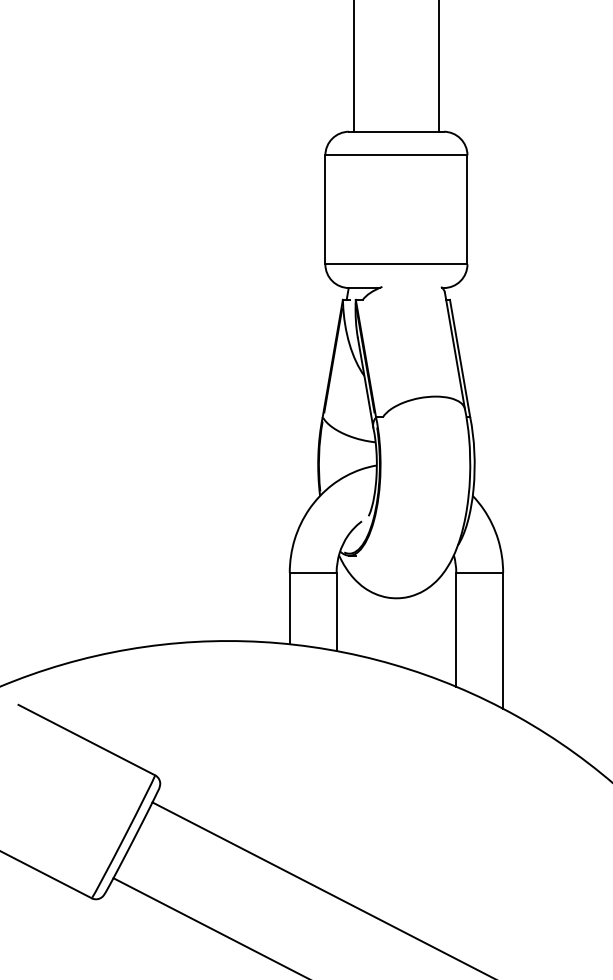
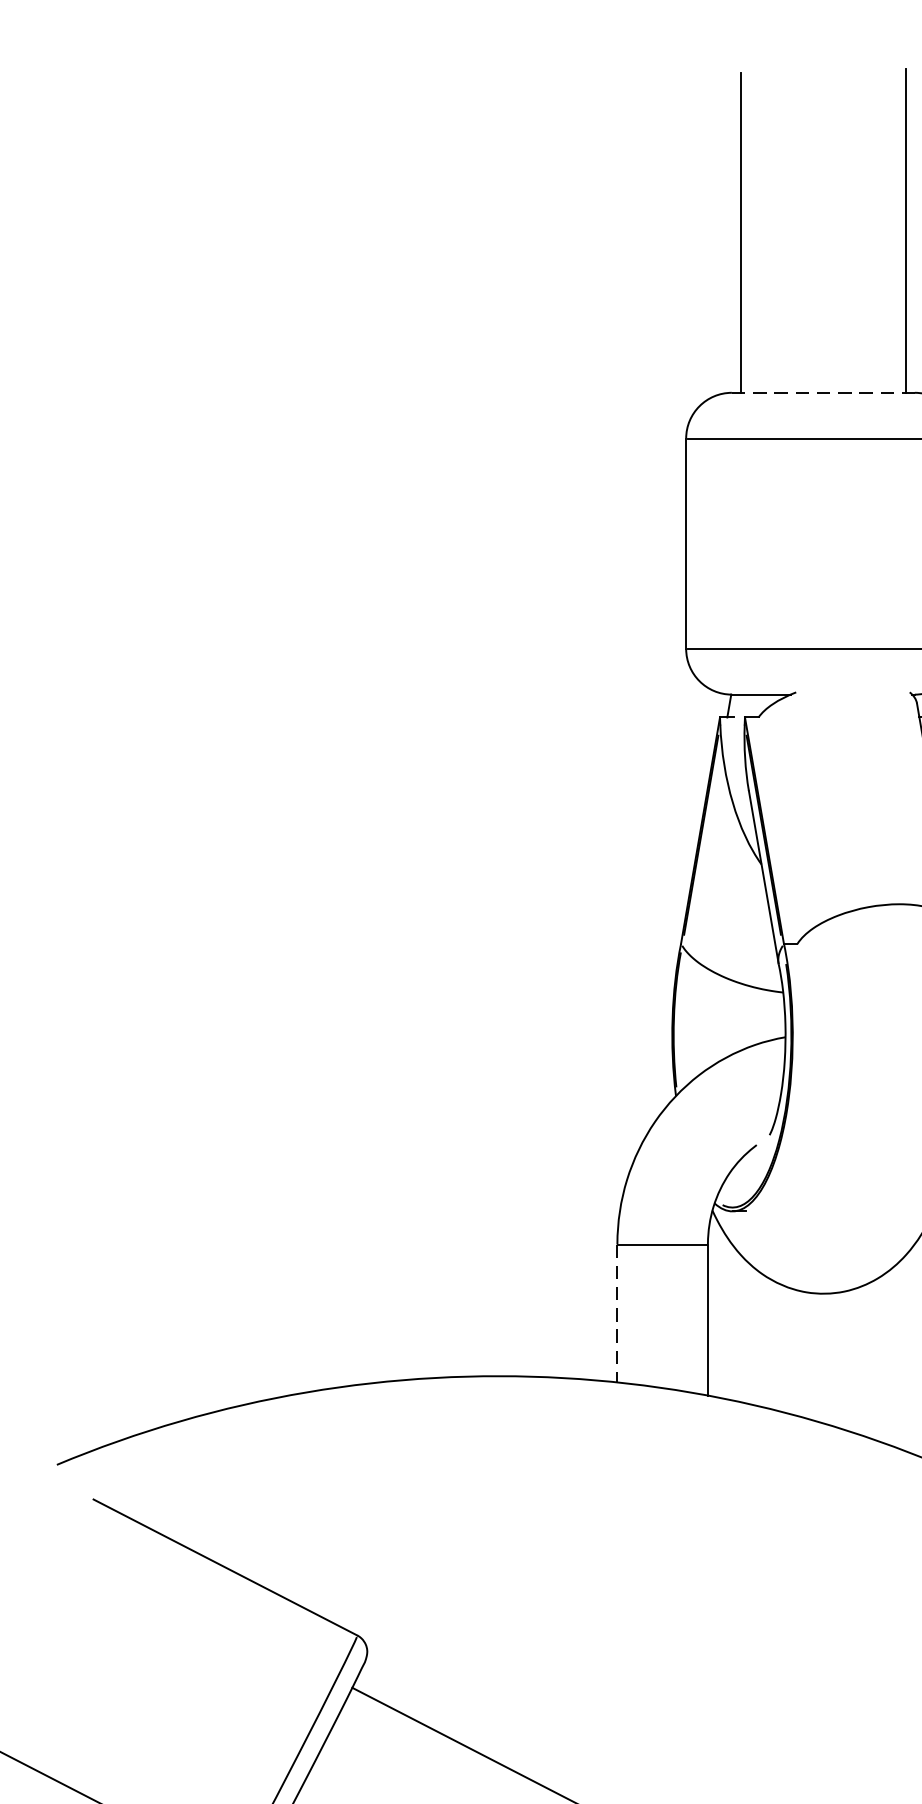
line: (396, 131) -> (823, 392), solid -> dashed
line: (289, 608) -> (616, 1313), solid -> dashed

